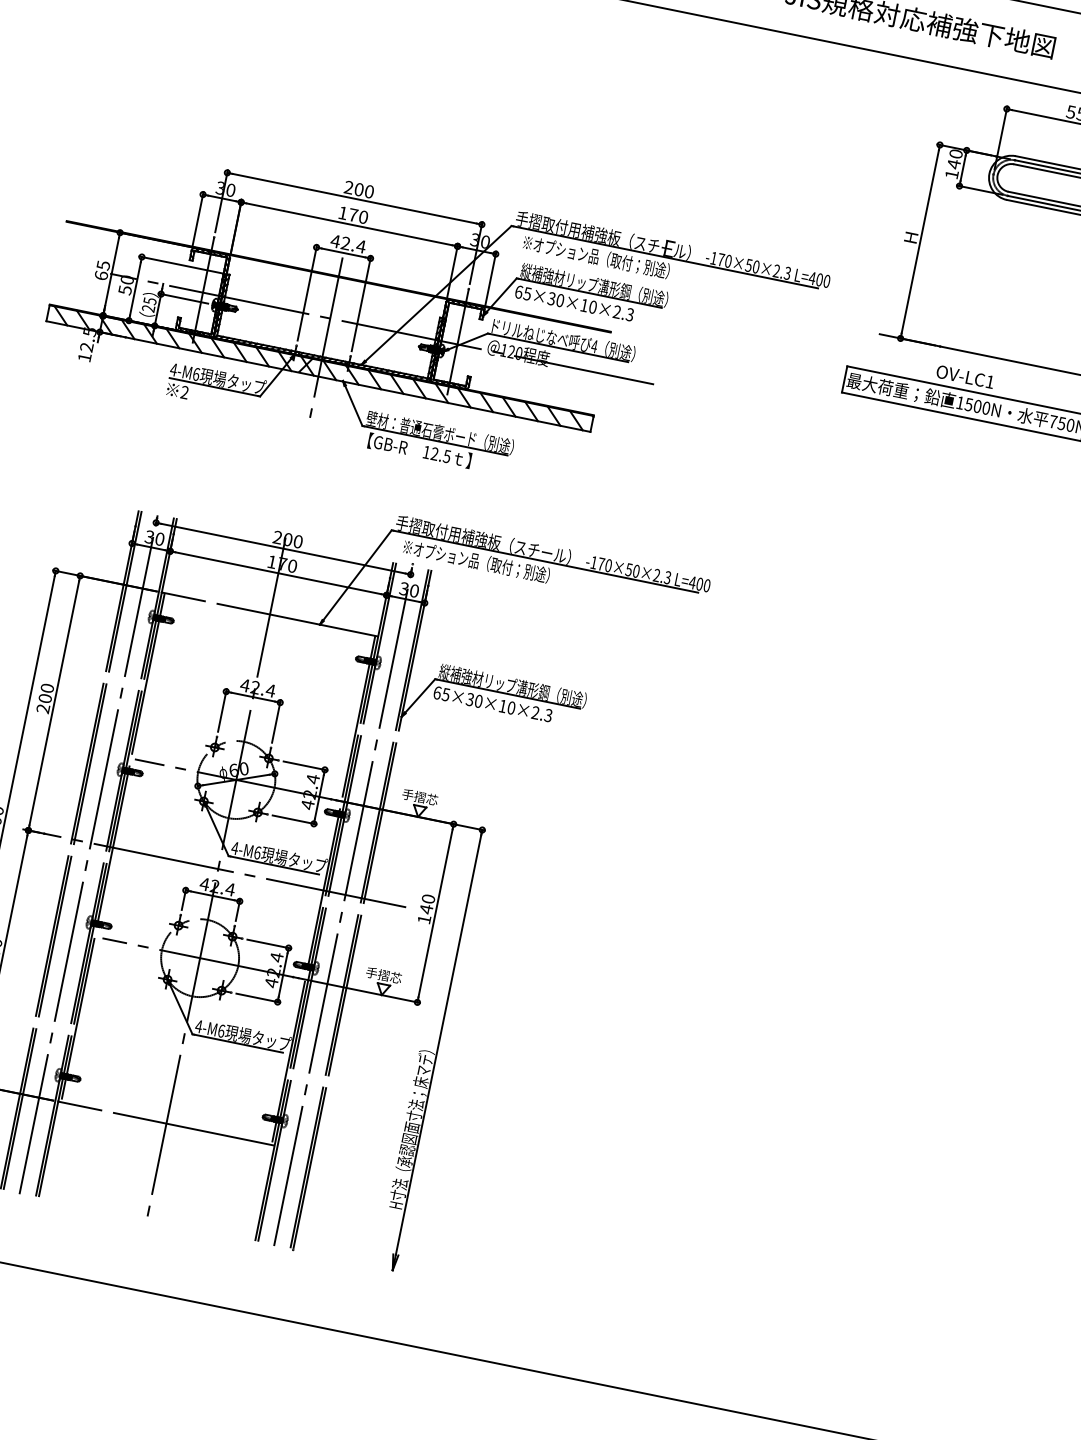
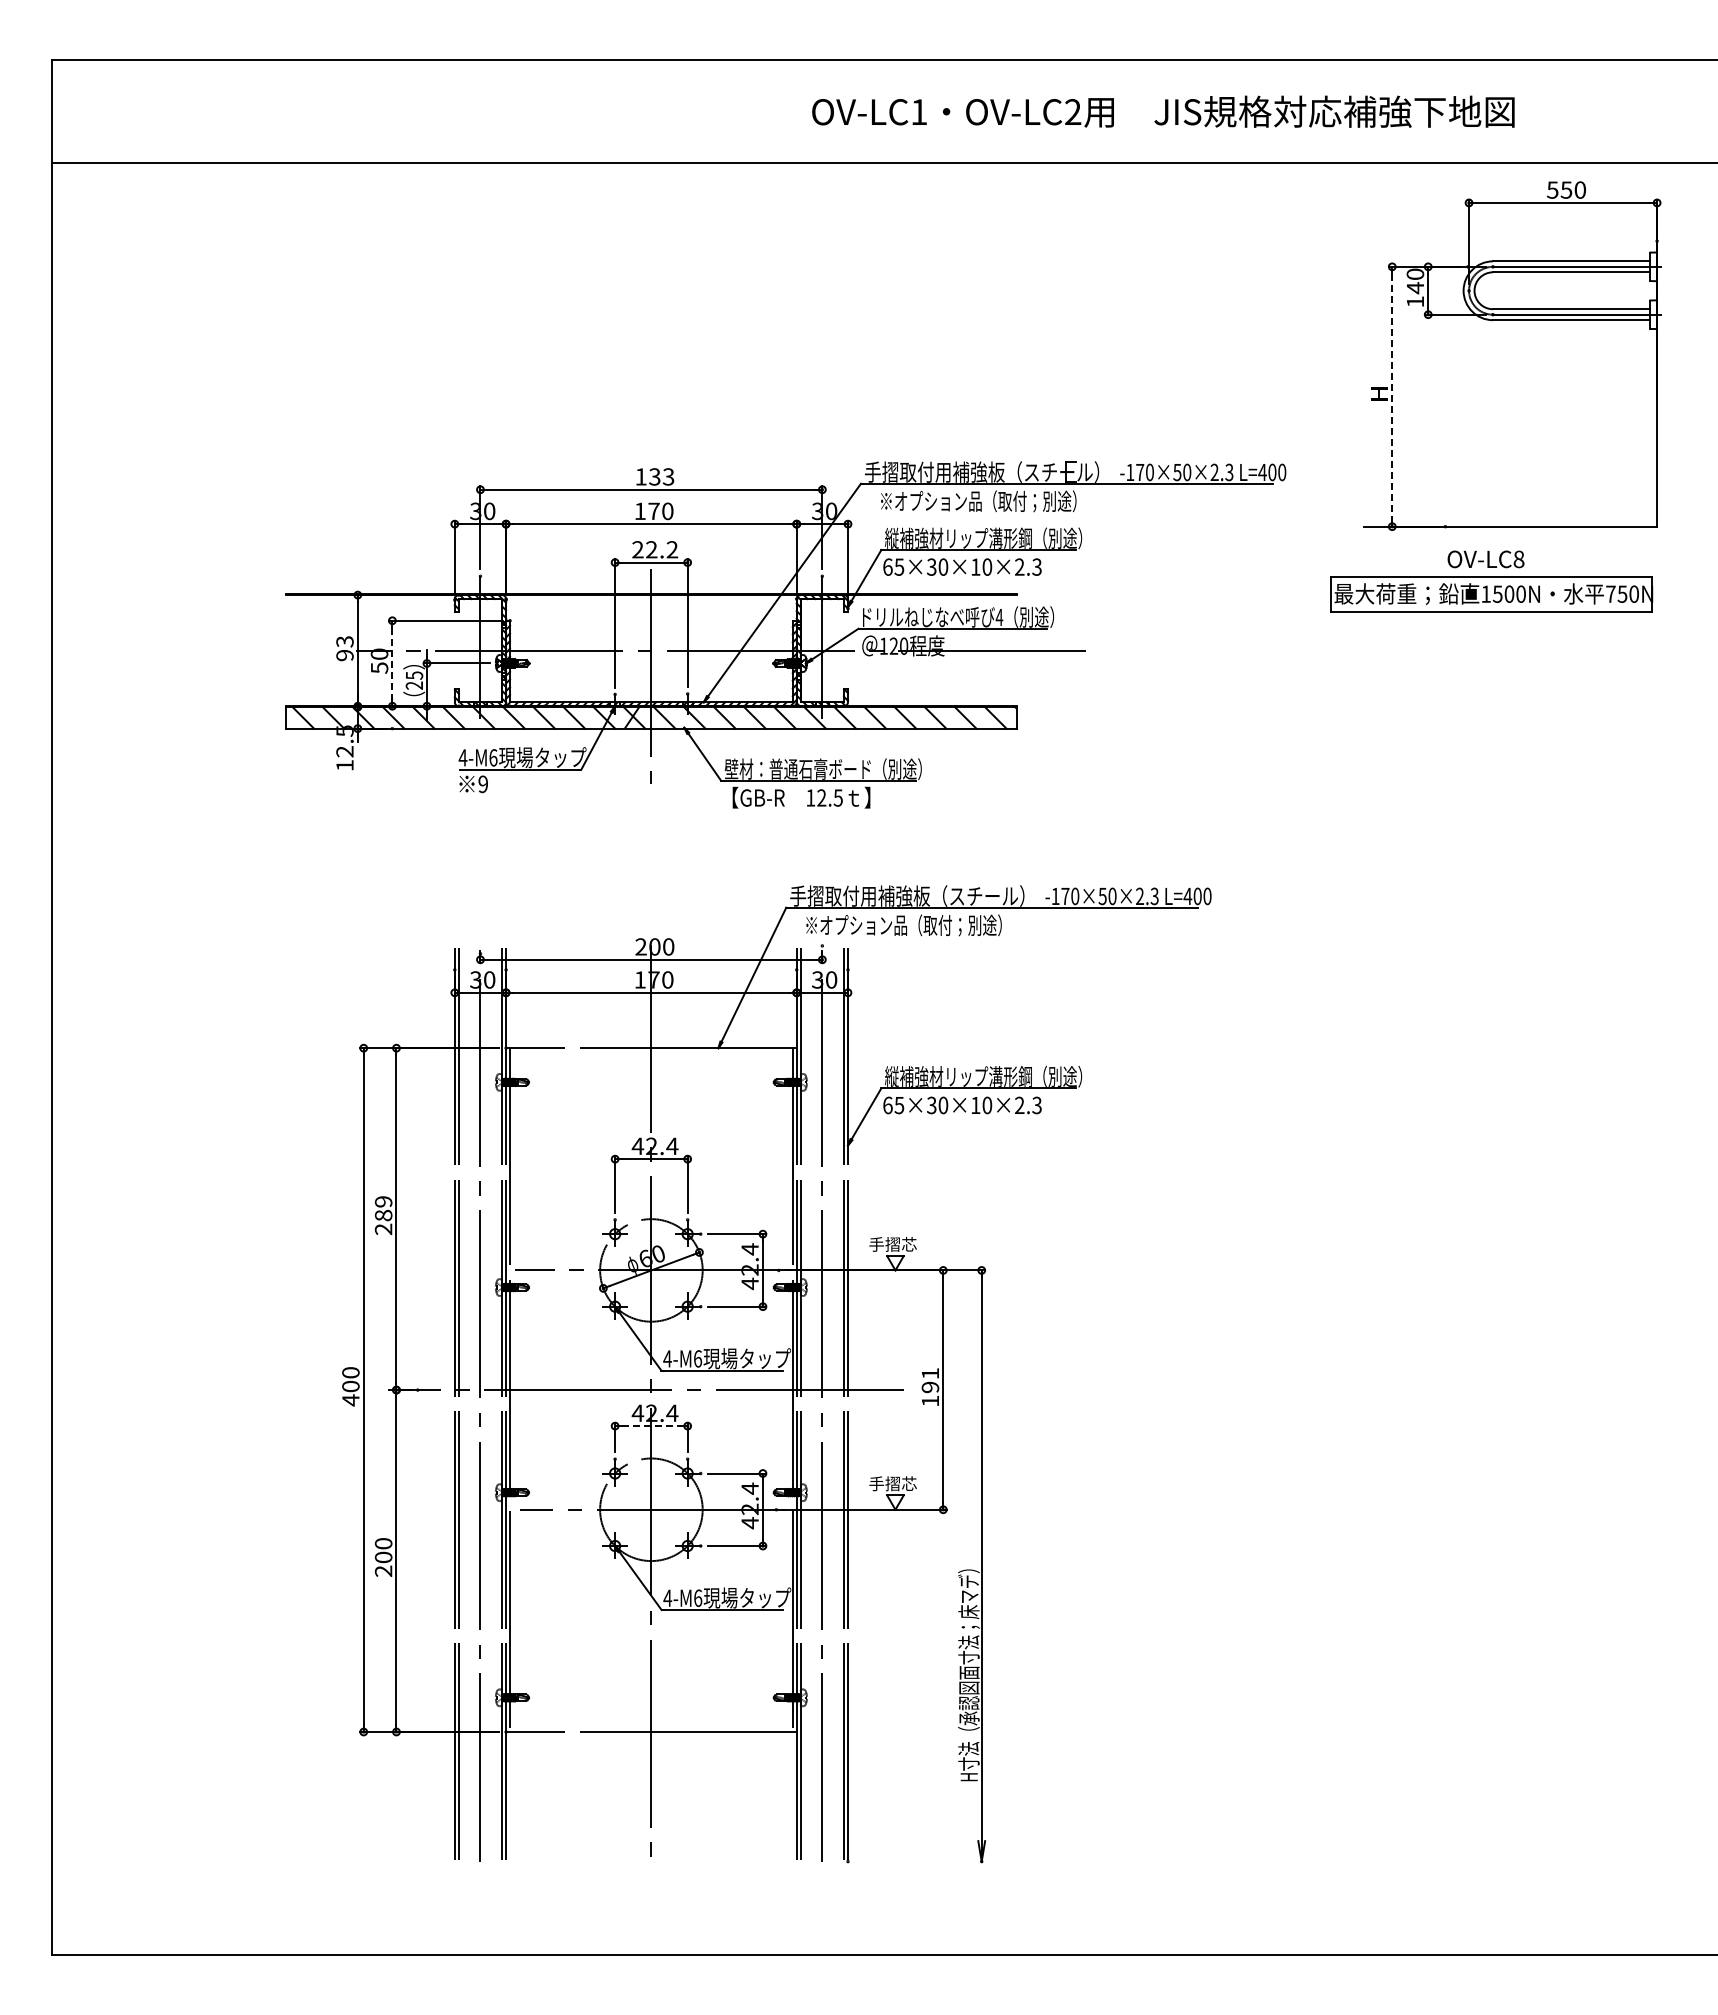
text: (358, 189) -> (654, 476), 200 -> 133
line: (920, 242) -> (1392, 397), solid -> dashed
text: (347, 243) -> (654, 549), 42.4 -> 22.2
text: (102, 270) -> (344, 648), 65 -> 93
line: (135, 288) -> (392, 663), solid -> dashed
text: (989, 382) -> (1518, 559), OV-LC1 -> OV-LC8
text: (184, 392) -> (483, 784), 2 -> 9
text: (46, 693) -> (383, 1208), 200 -> 289
line: (212, 896) -> (651, 1426), solid -> dashed
text: (427, 904) -> (930, 1380), 140 -> 191

